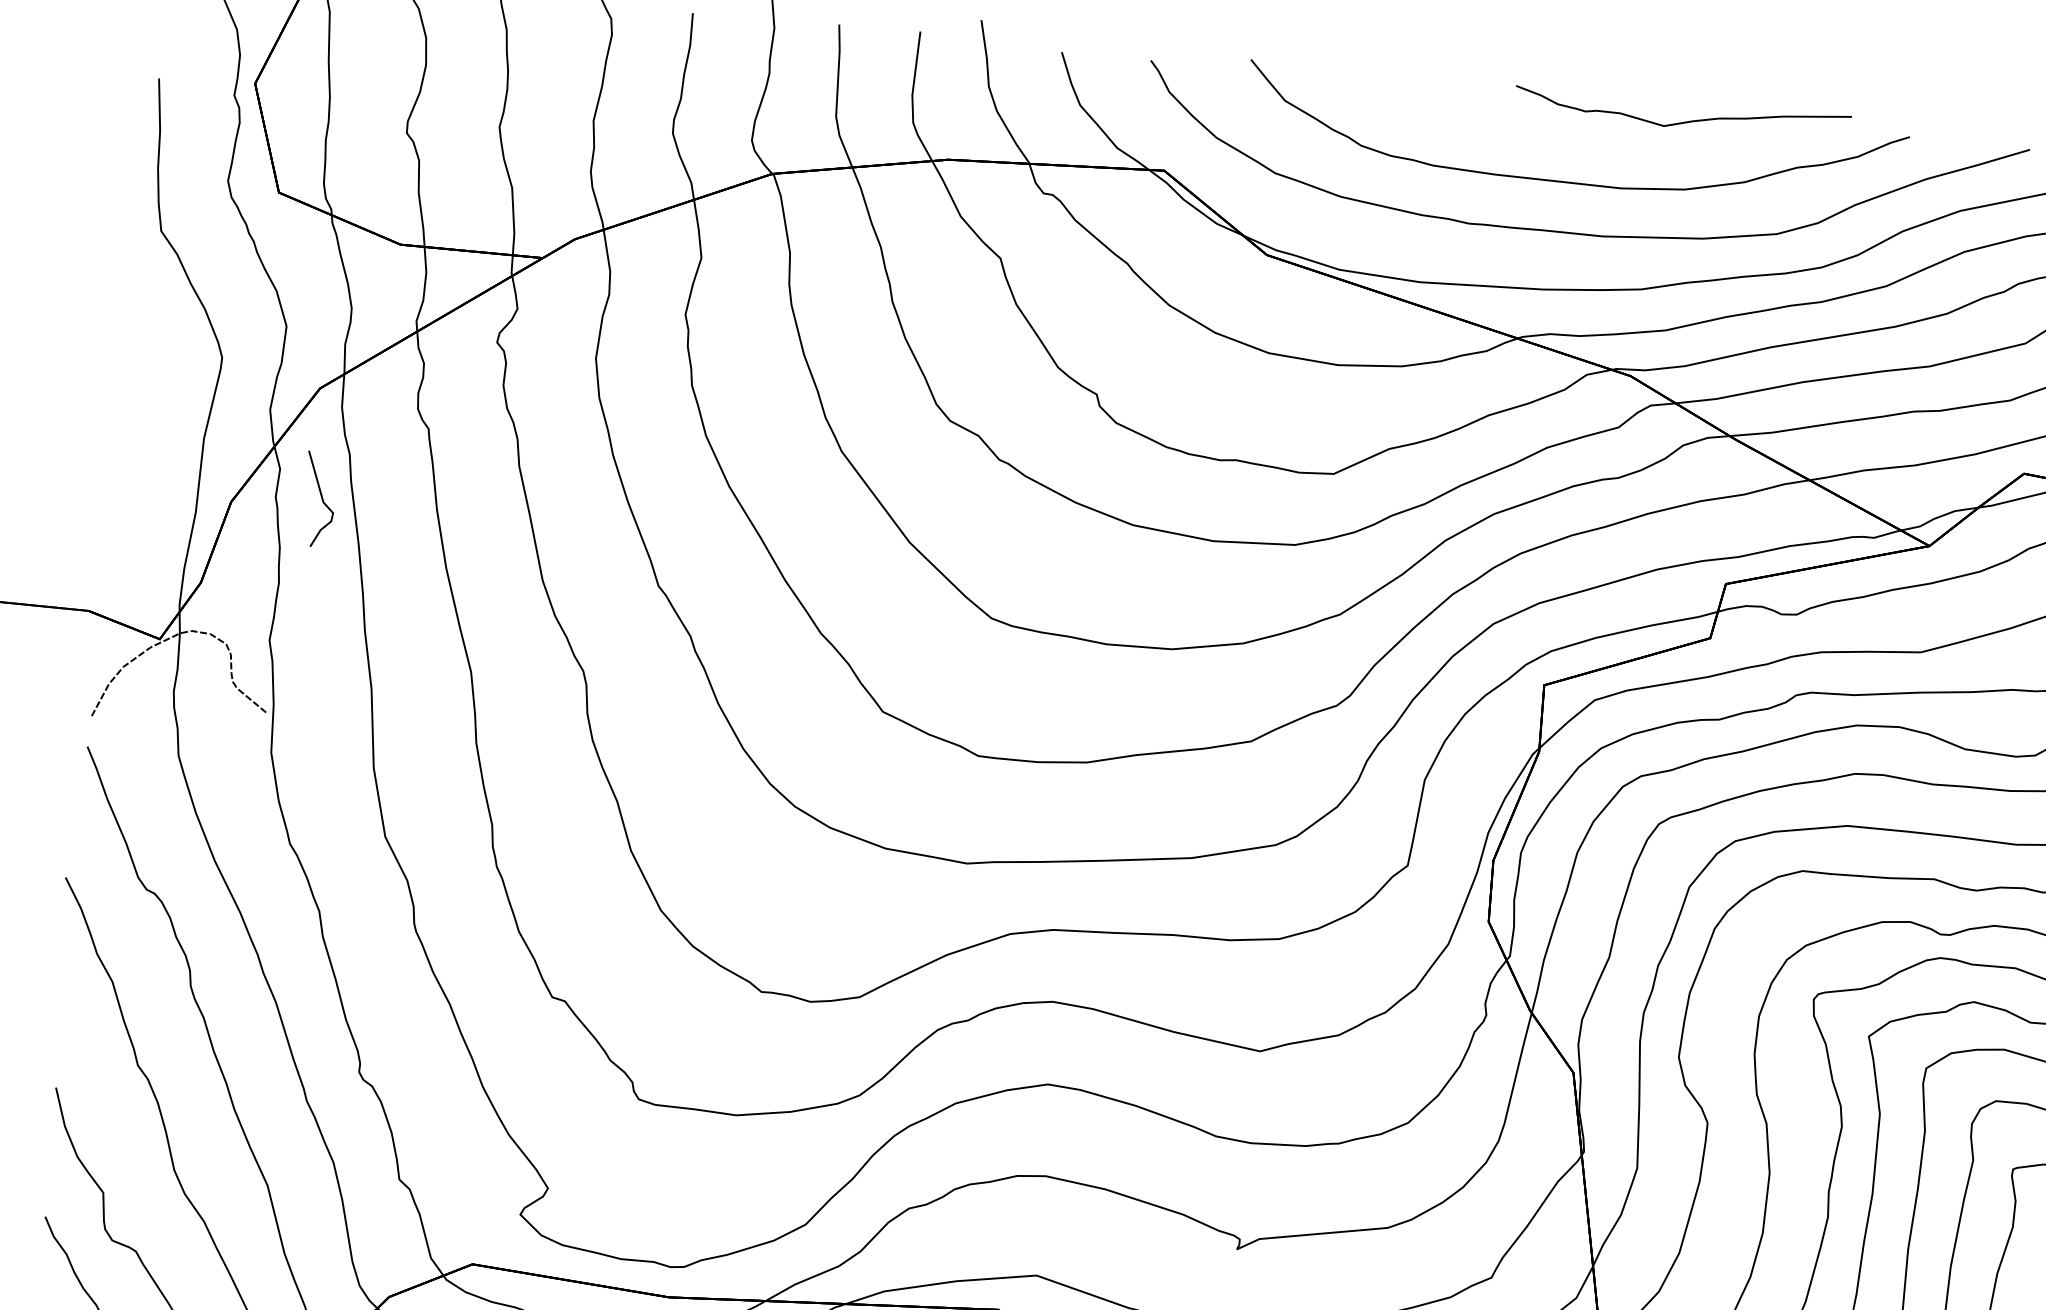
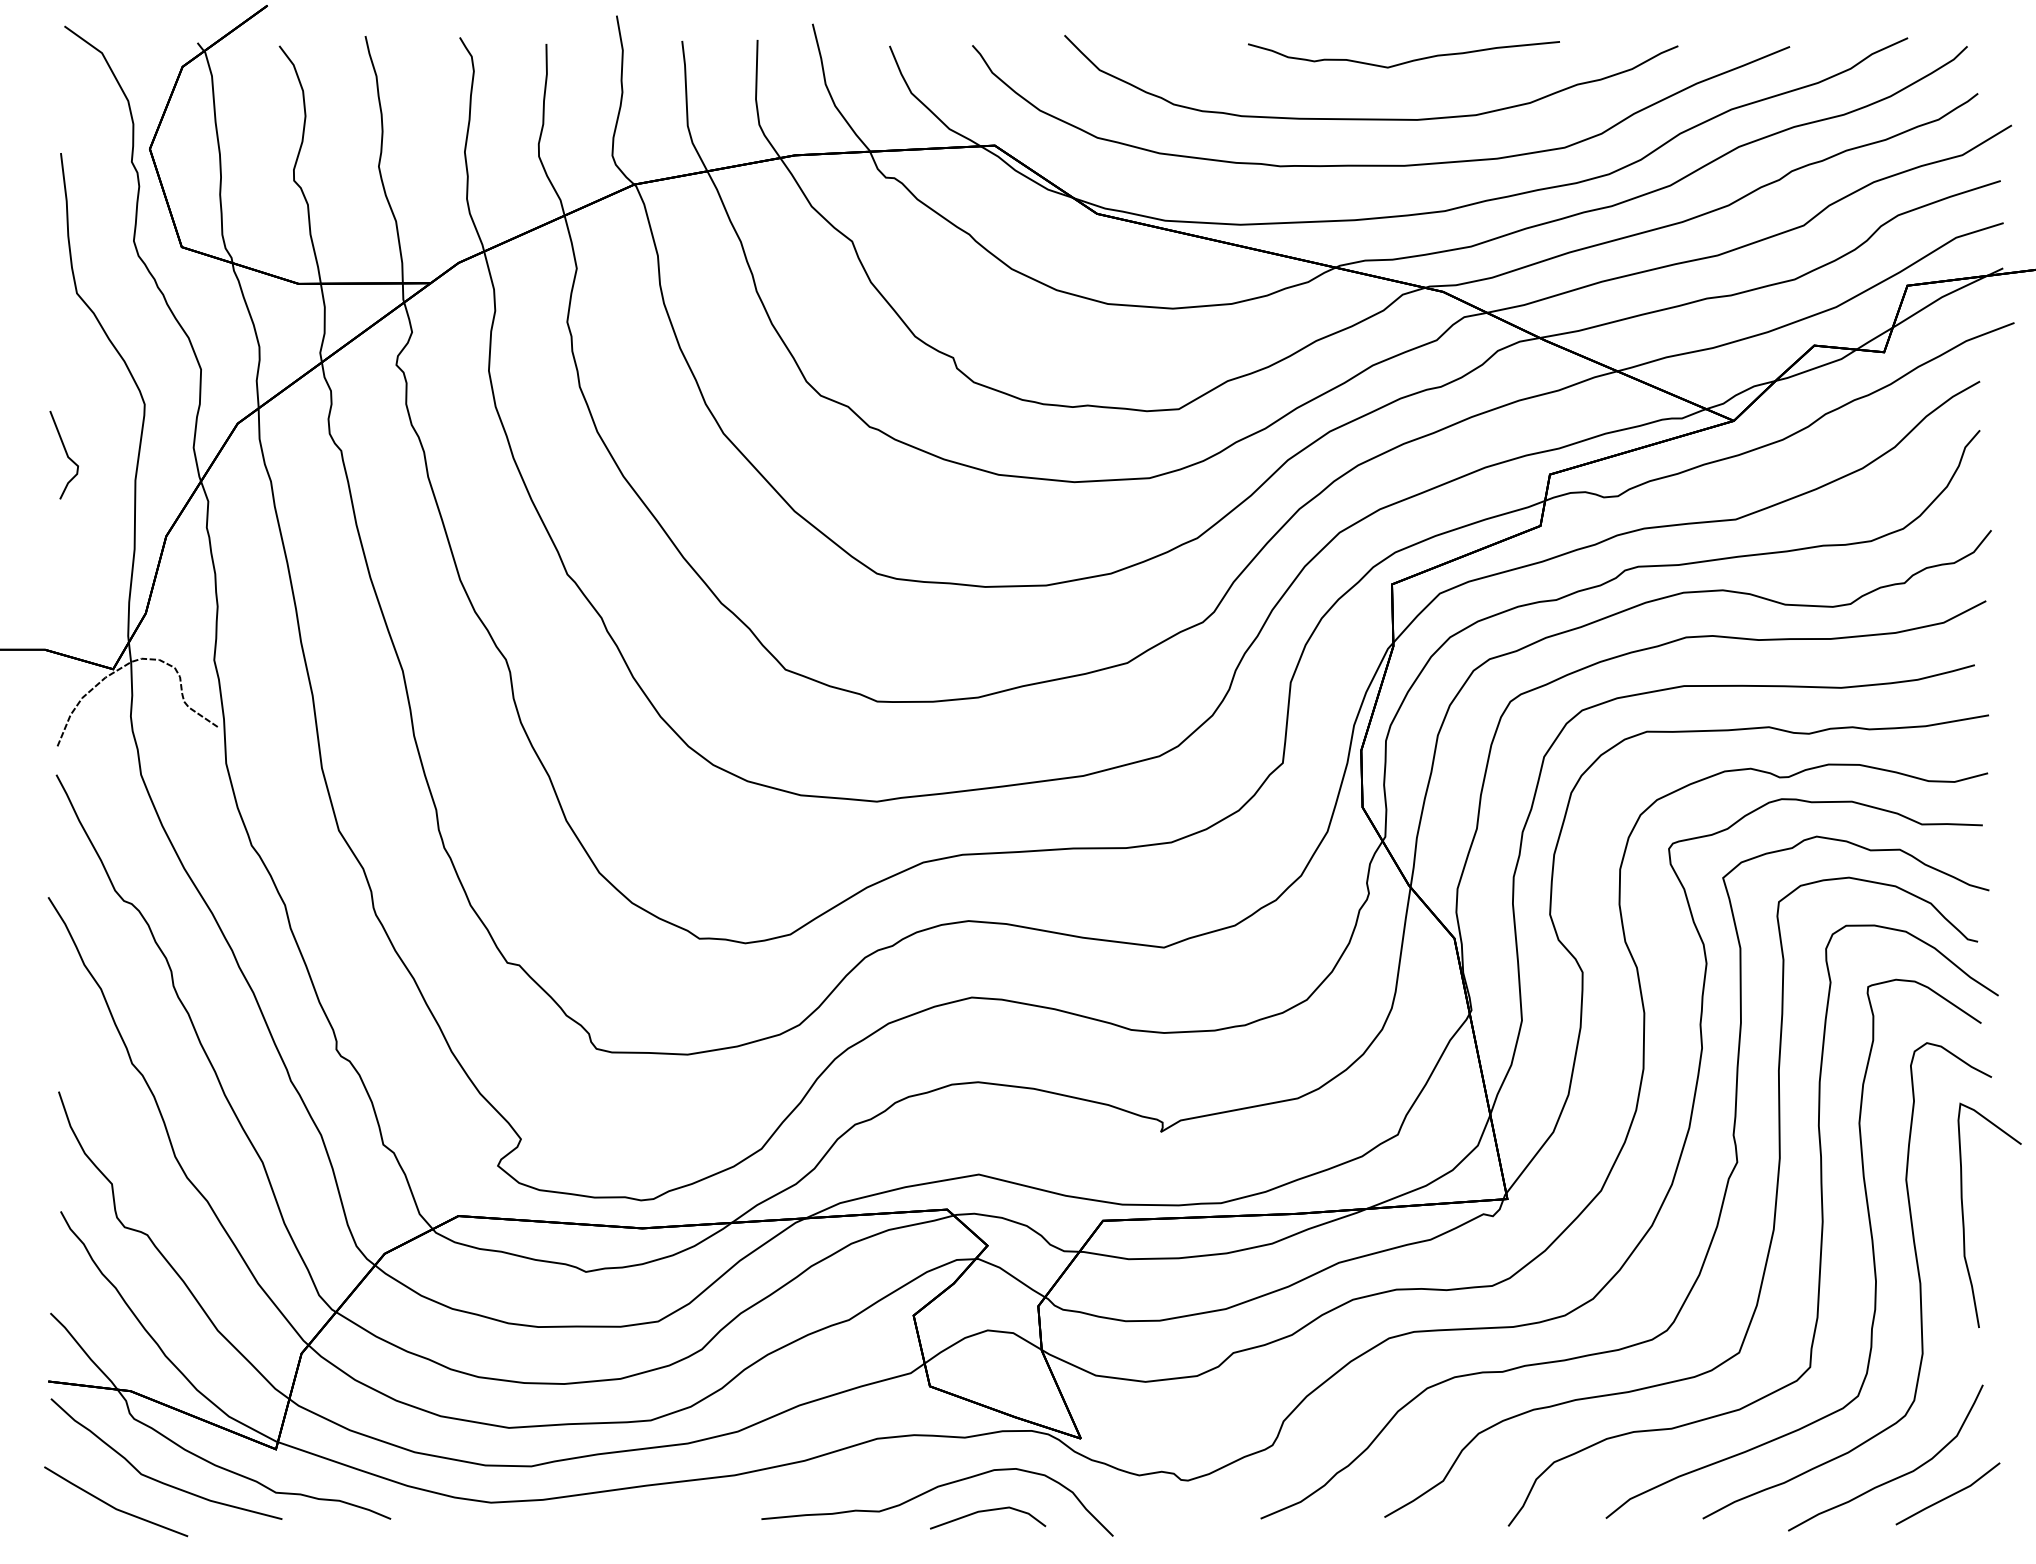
curve: (1683, 121) -> (1405, 61), moved
curve: (320, 498) -> (65, 453), moved

